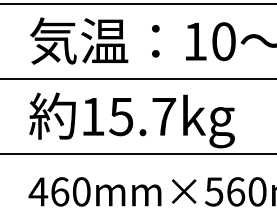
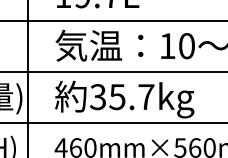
text: (91, 117) -> (97, 97), 15.7kg -> 35.7kg

